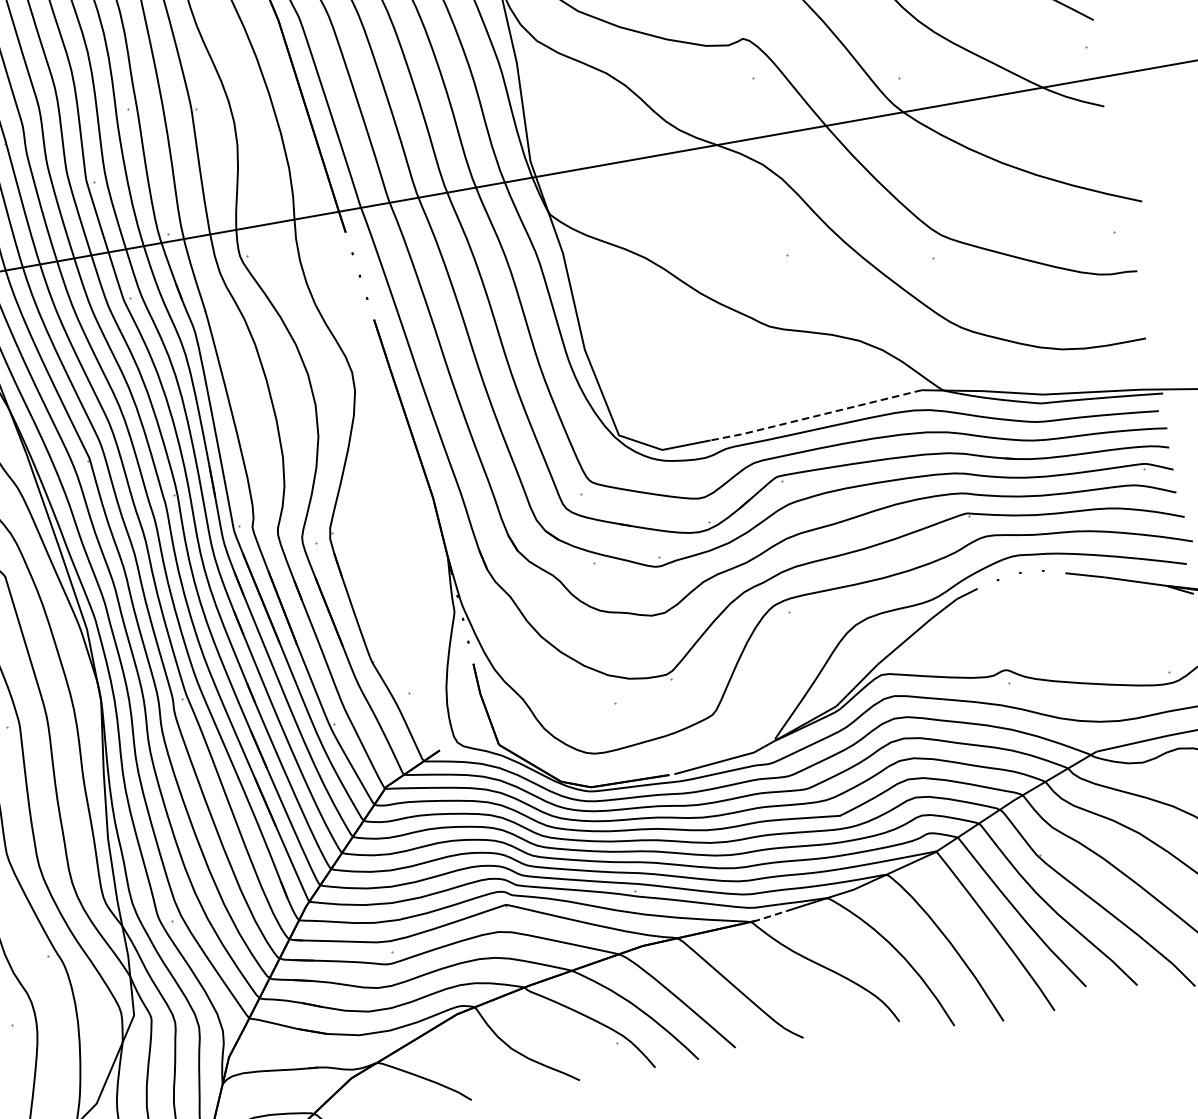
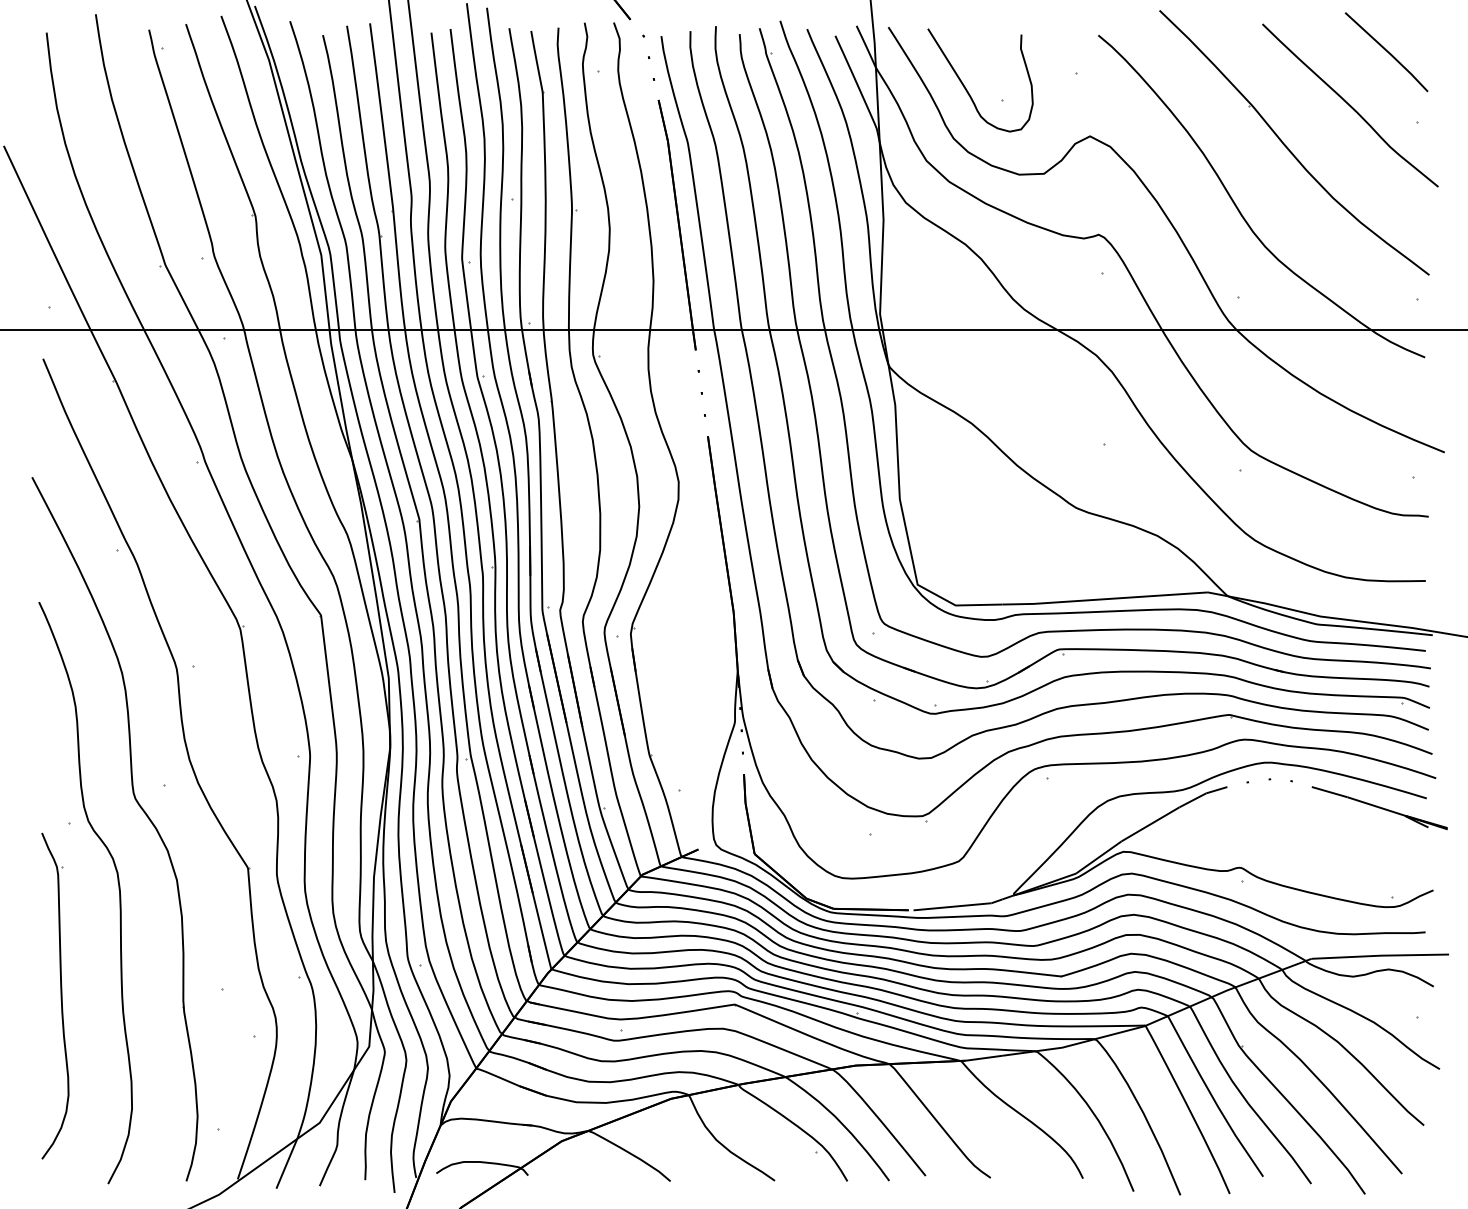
line: (815, 416) -> (1104, 599), dashed -> solid
line: (774, 915) -> (983, 1058), dashed -> solid

